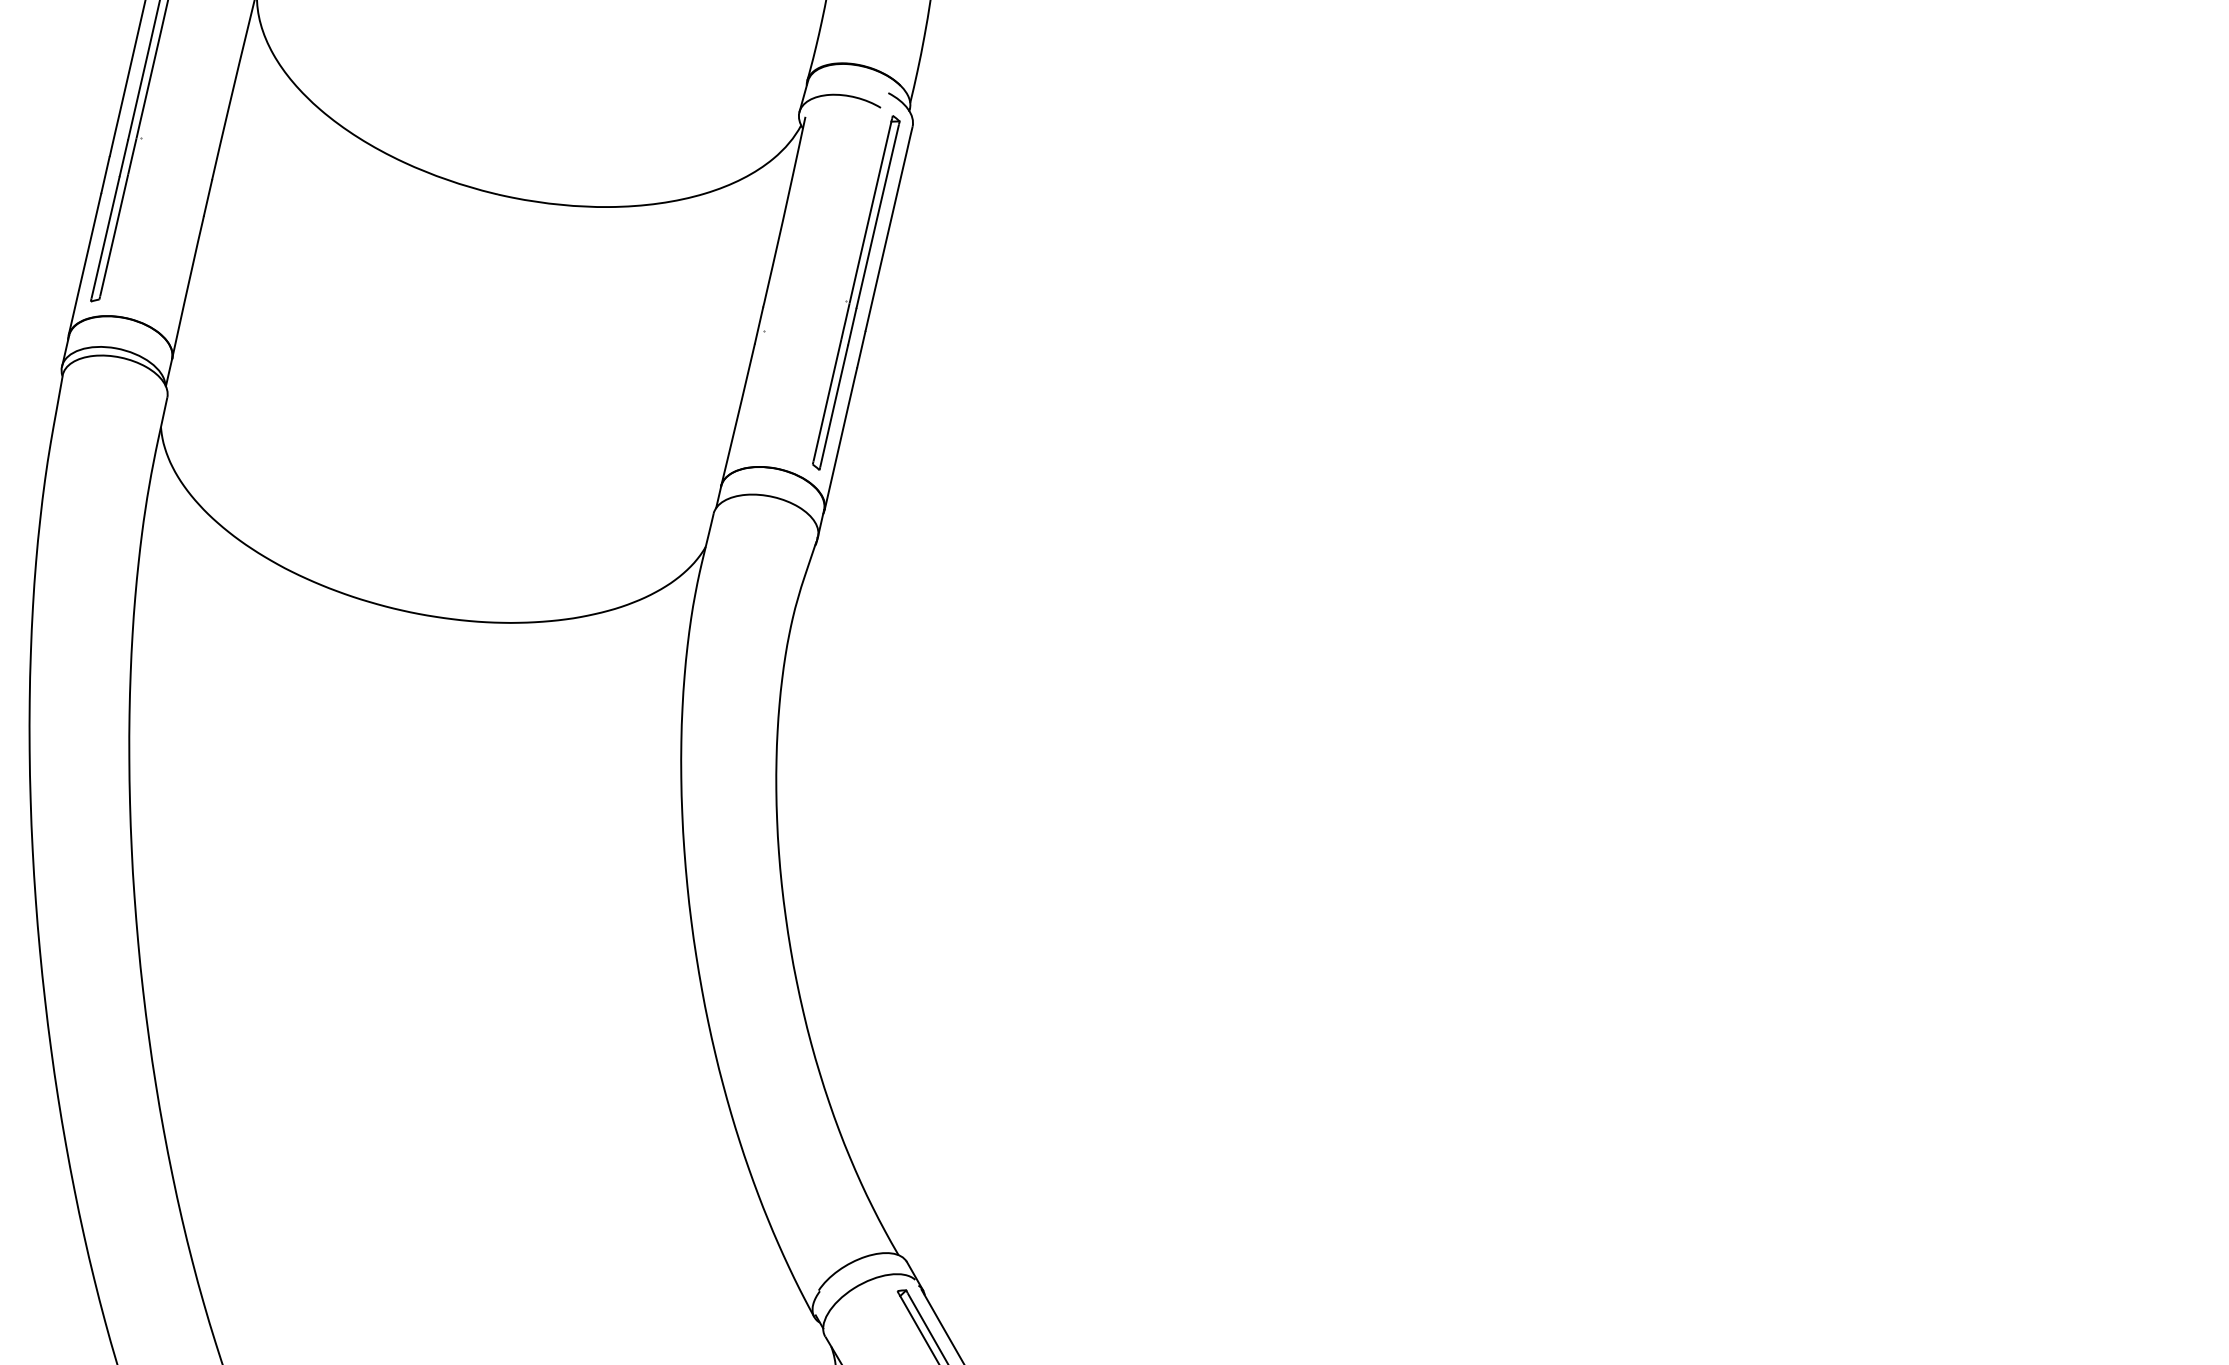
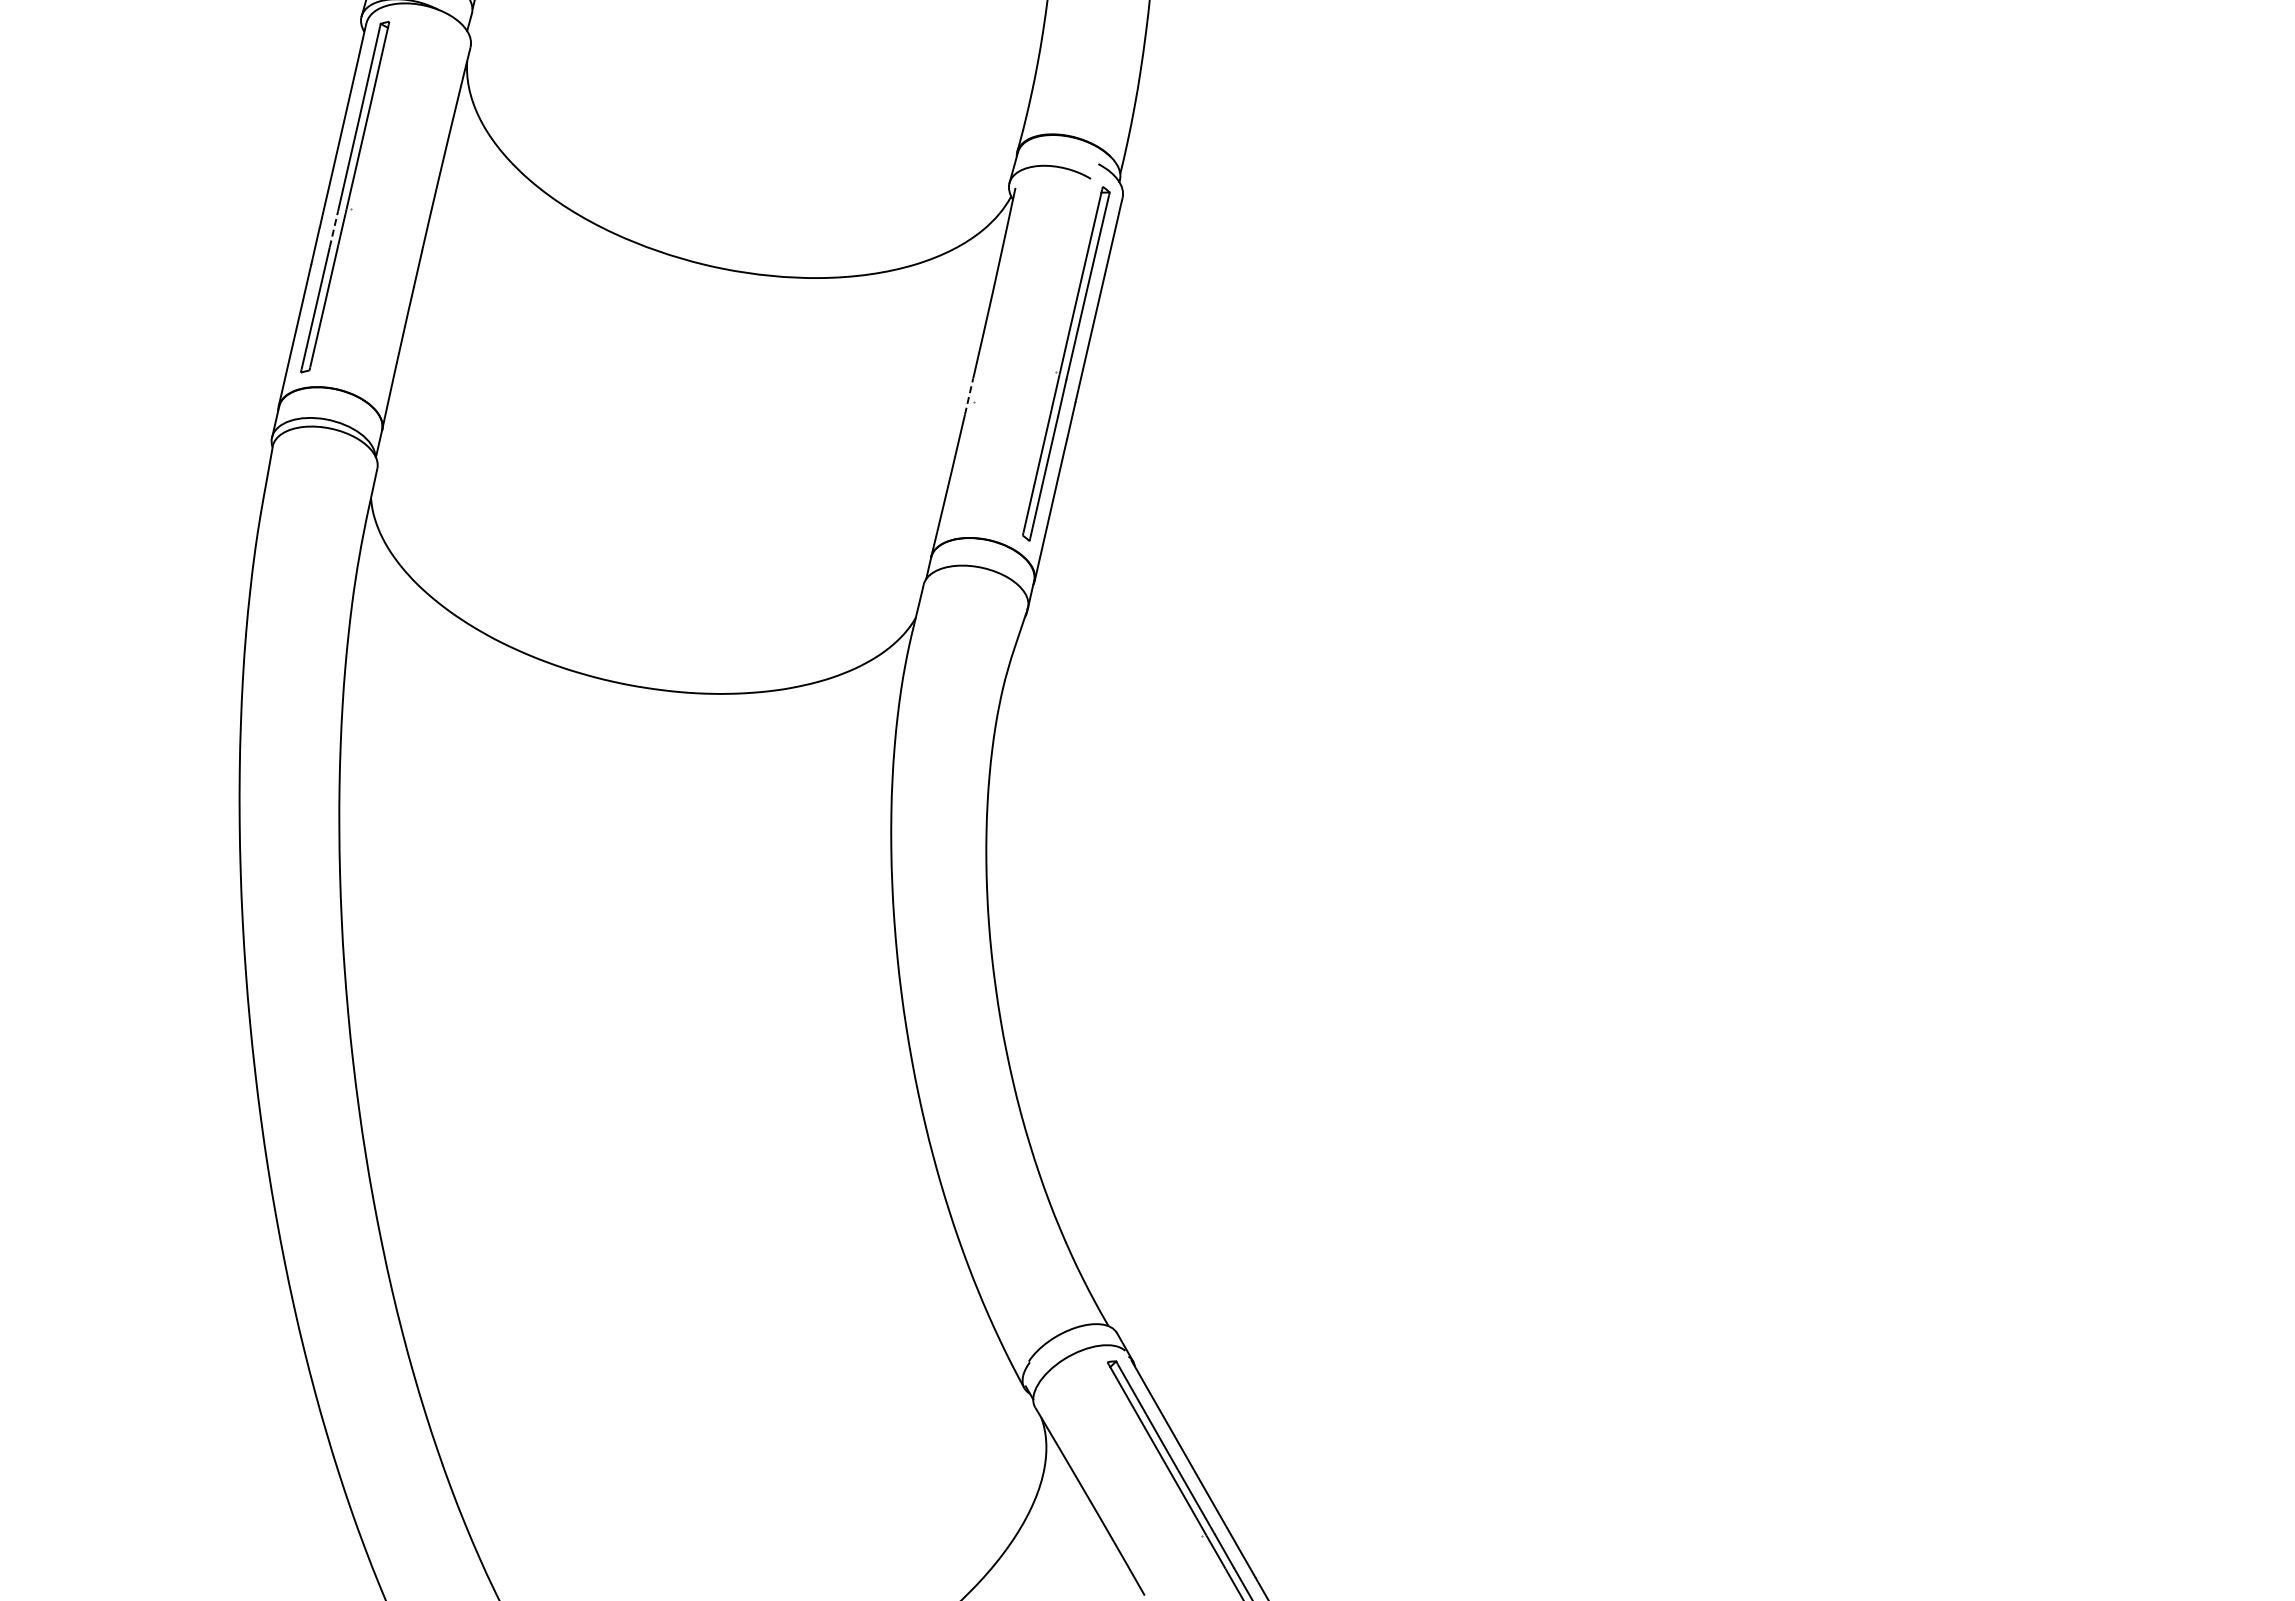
line: (124, 157) -> (334, 228), solid -> dashed
line: (759, 325) -> (969, 396), solid -> dashed

